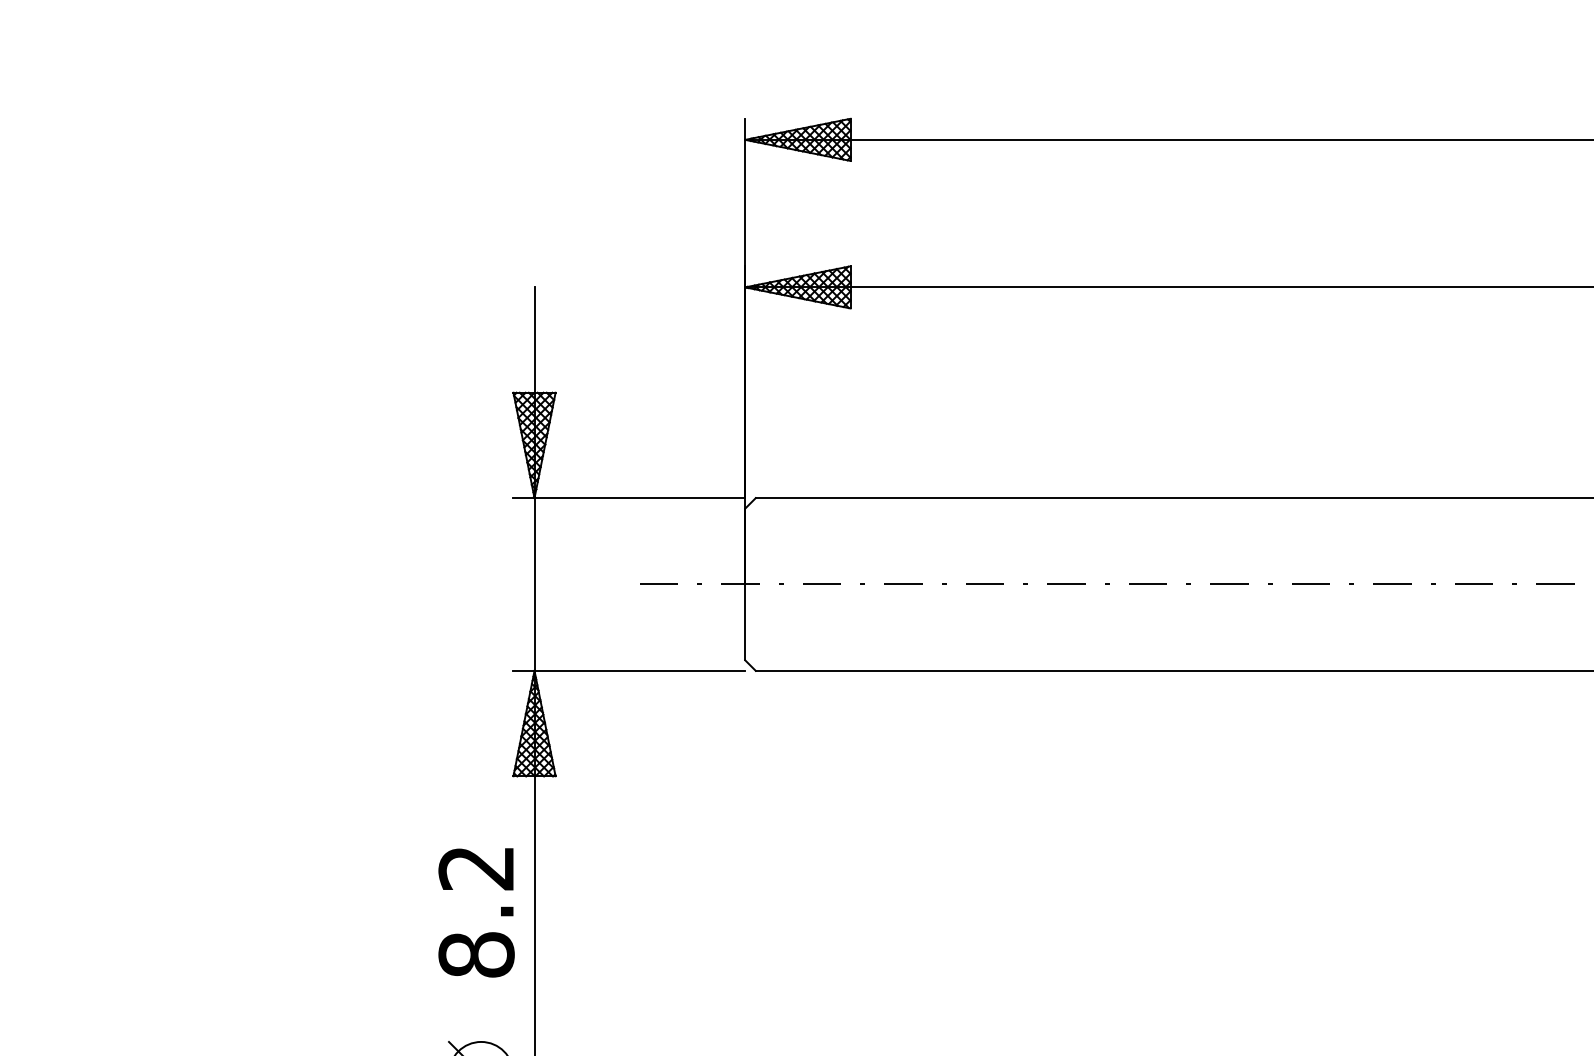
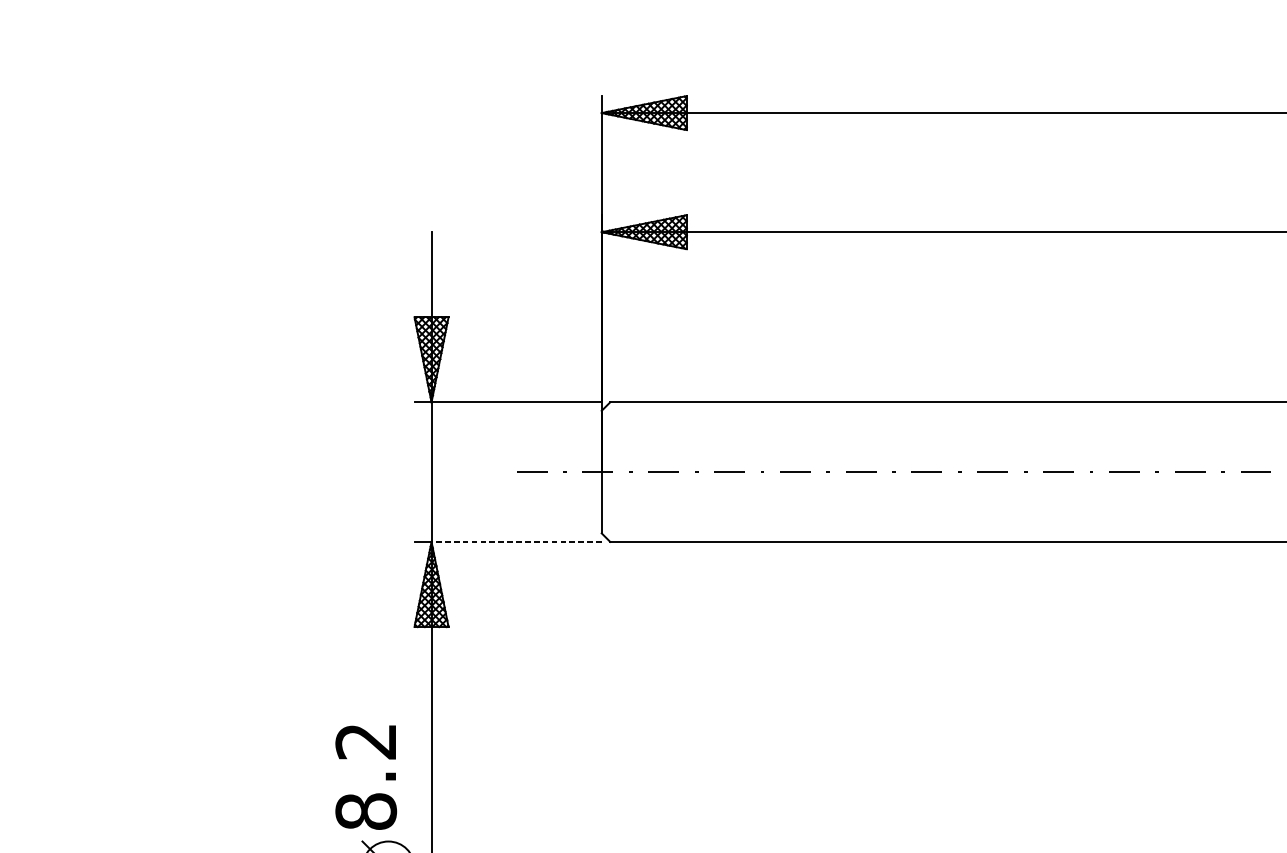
line: (639, 670) -> (516, 541), solid -> dashed
text: (476, 912) -> (366, 777), moved

